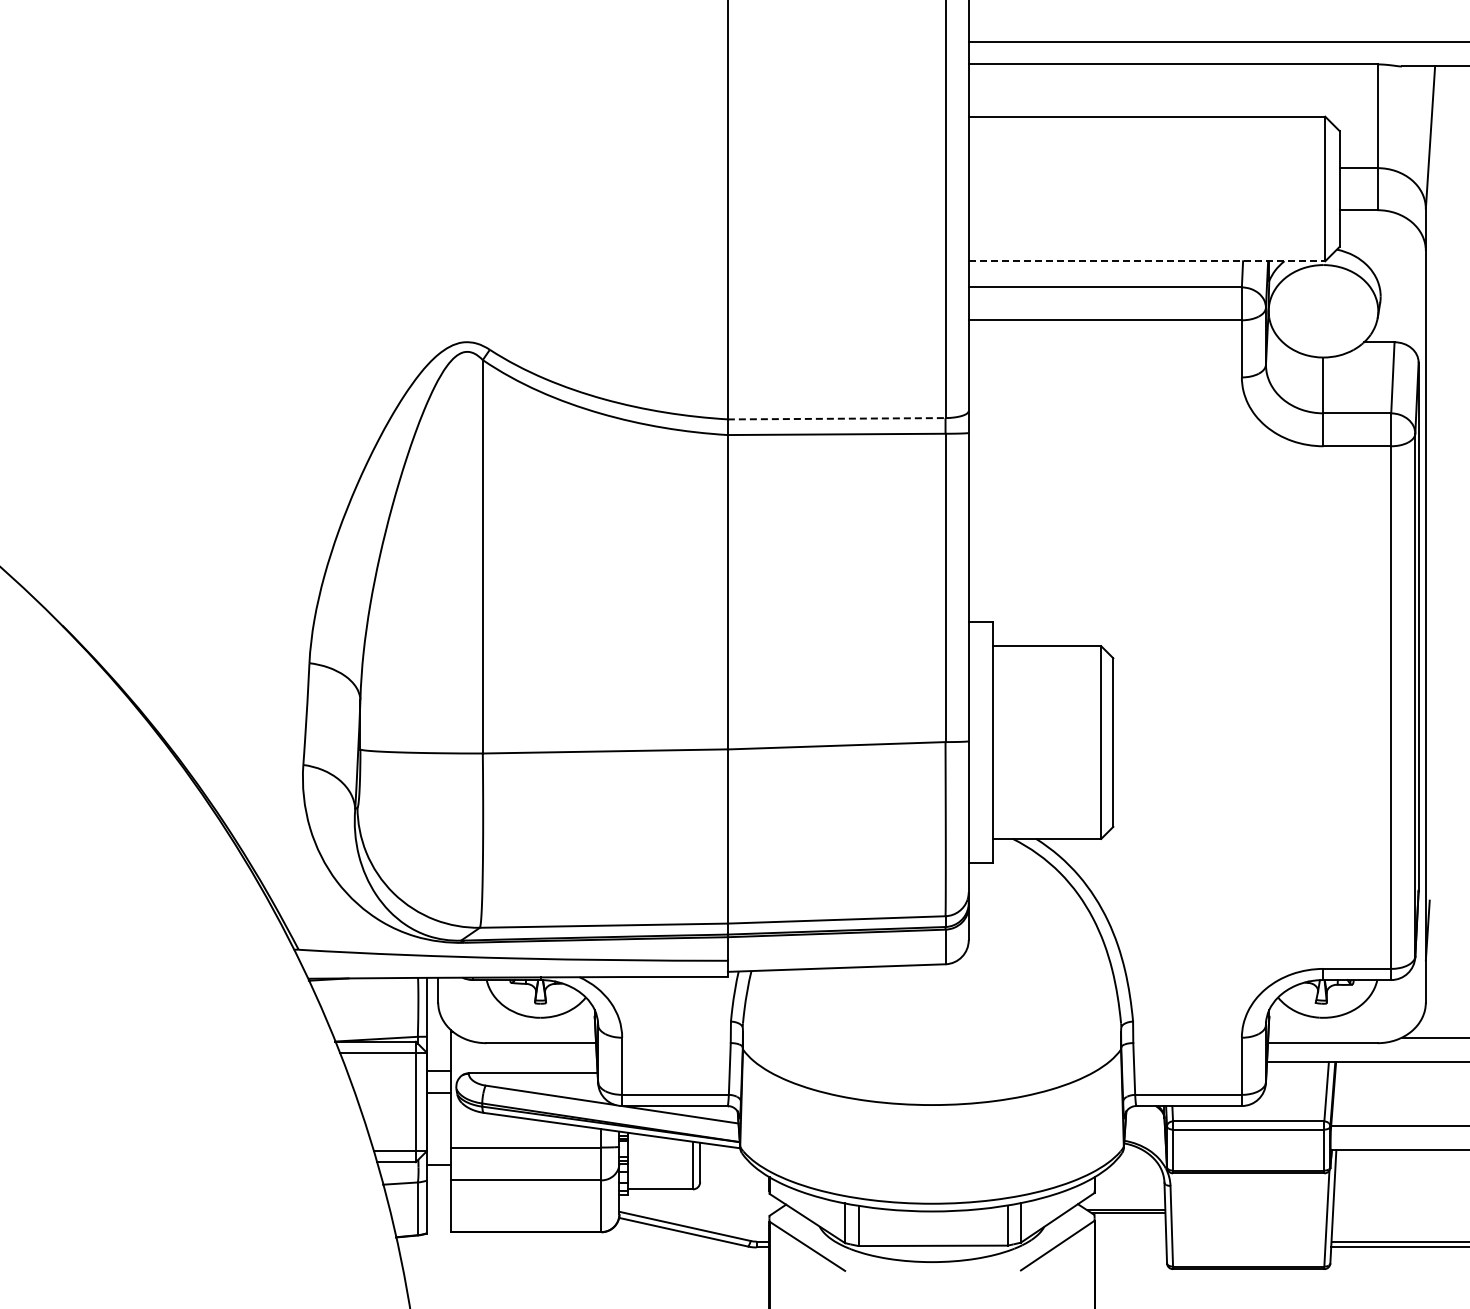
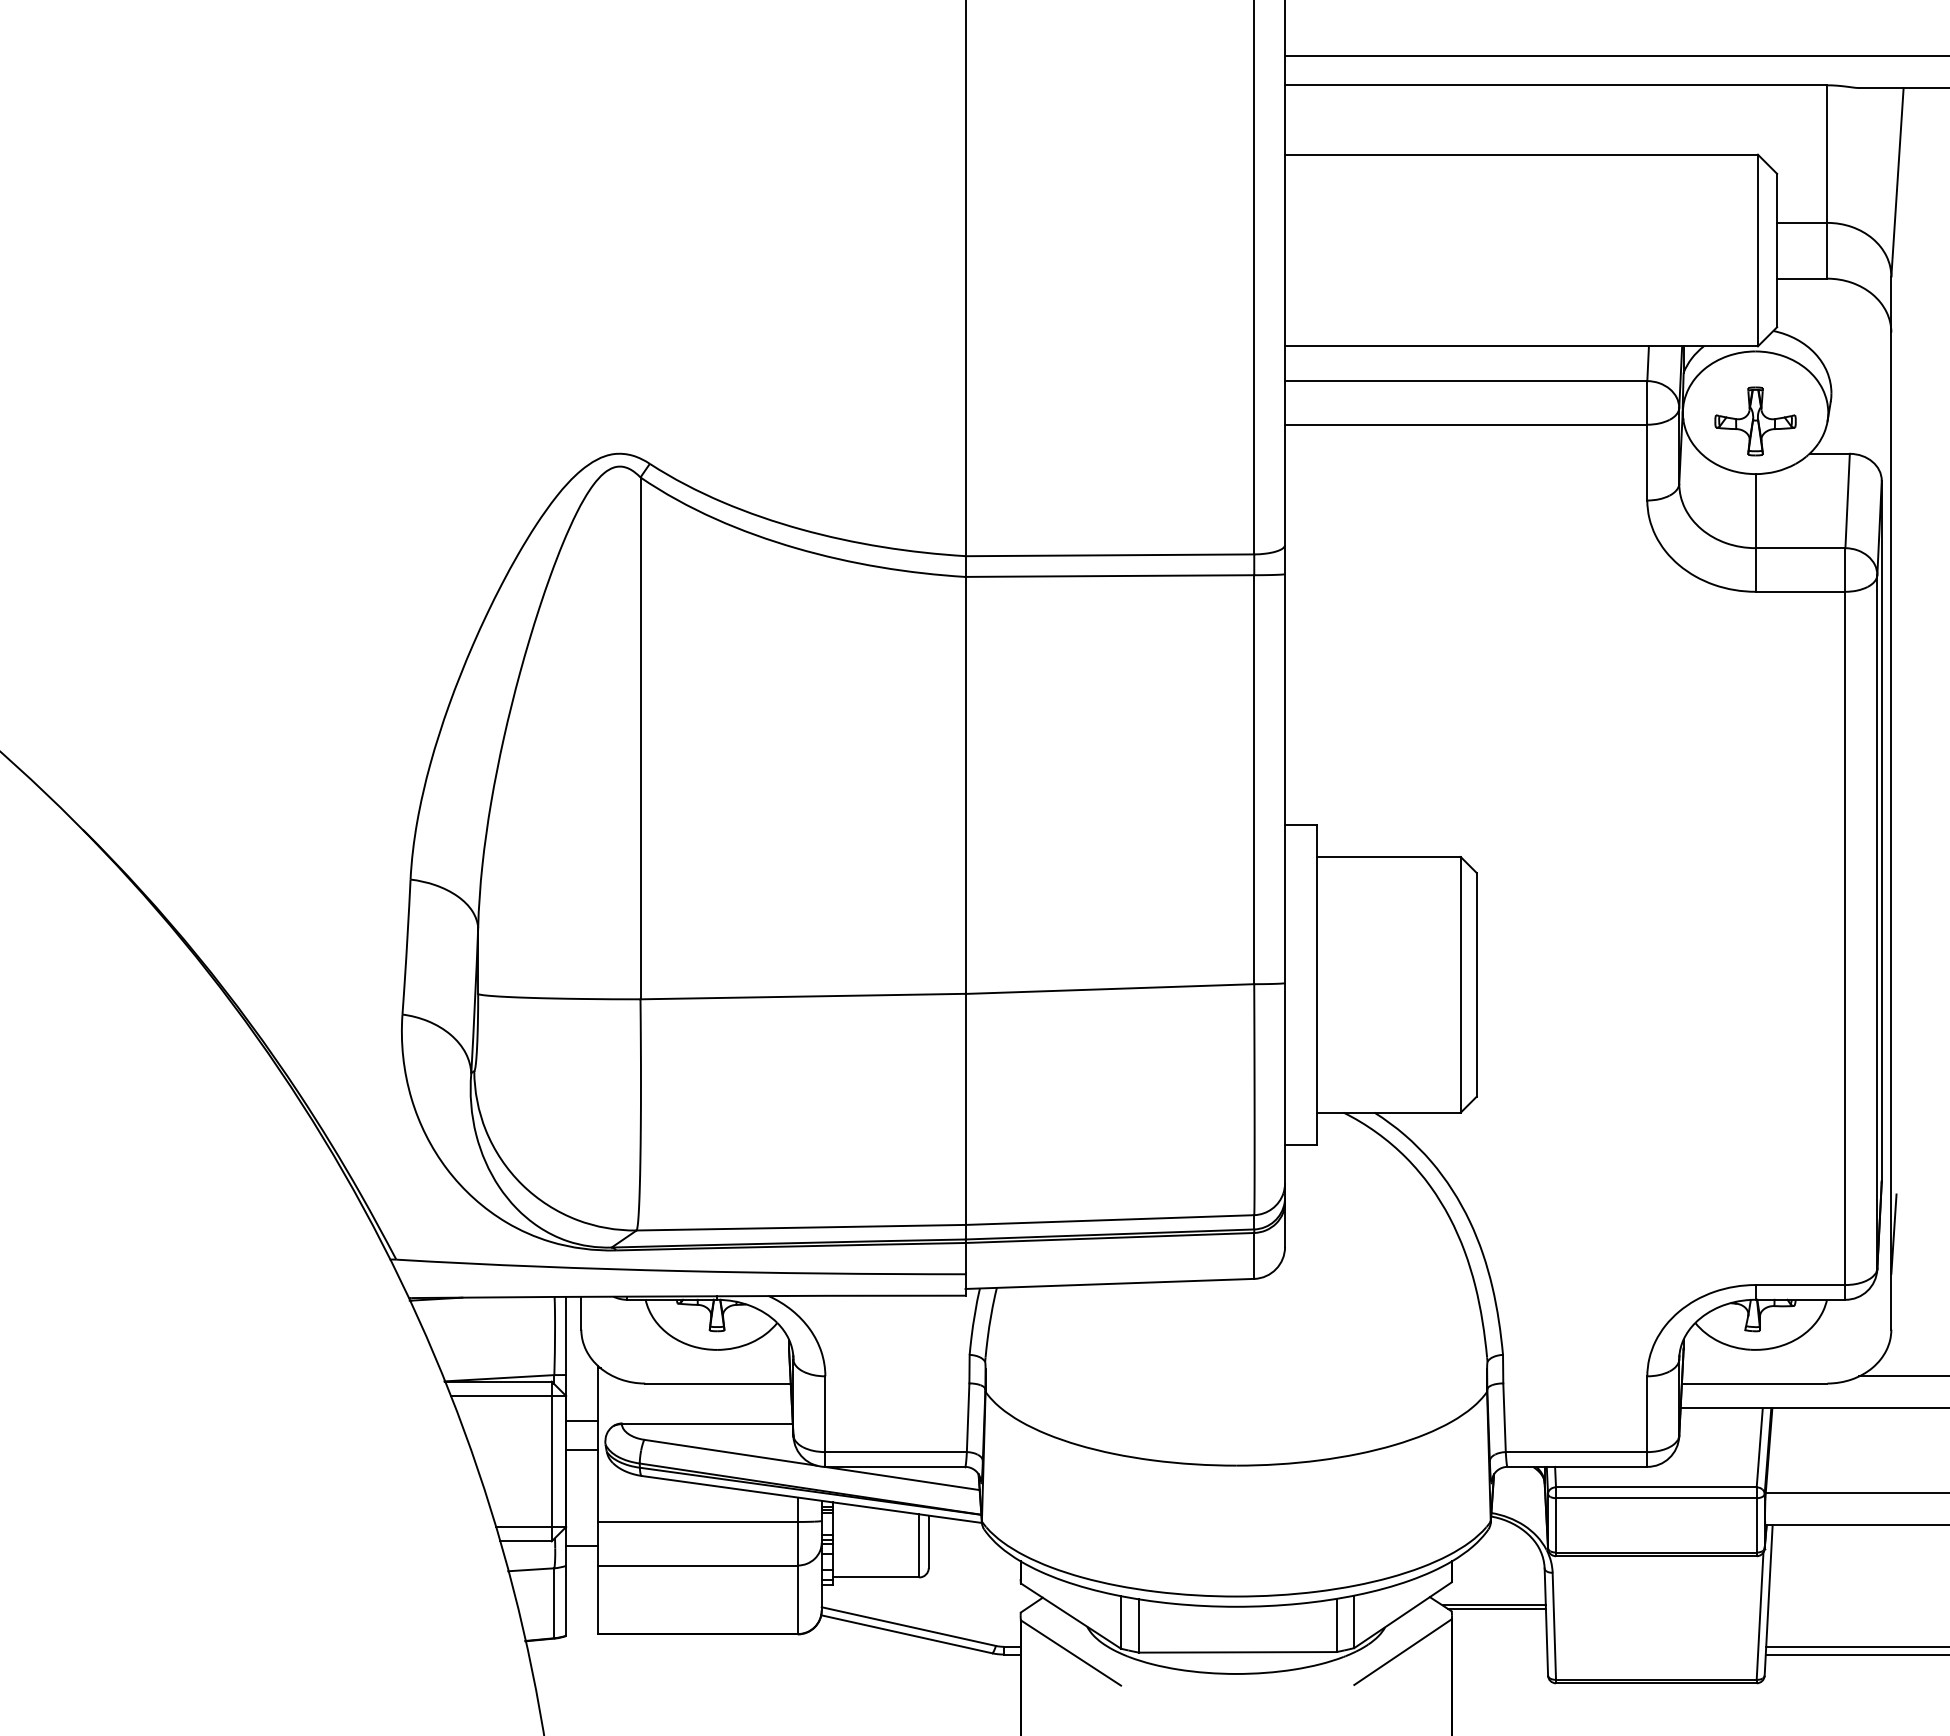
line: (1147, 261) -> (1522, 346), dashed -> solid
part: (1323, 317) -> (1755, 421), added
line: (836, 418) -> (1109, 554), dashed -> solid

